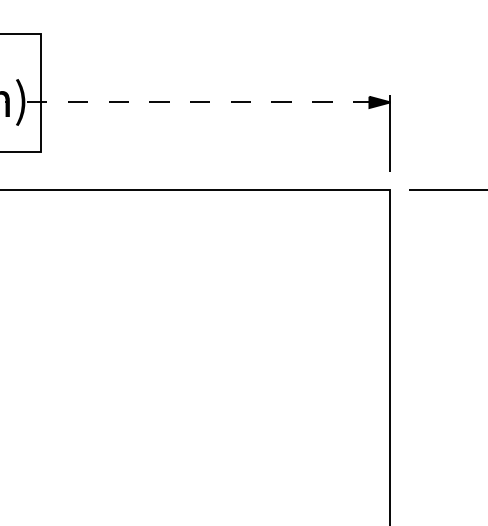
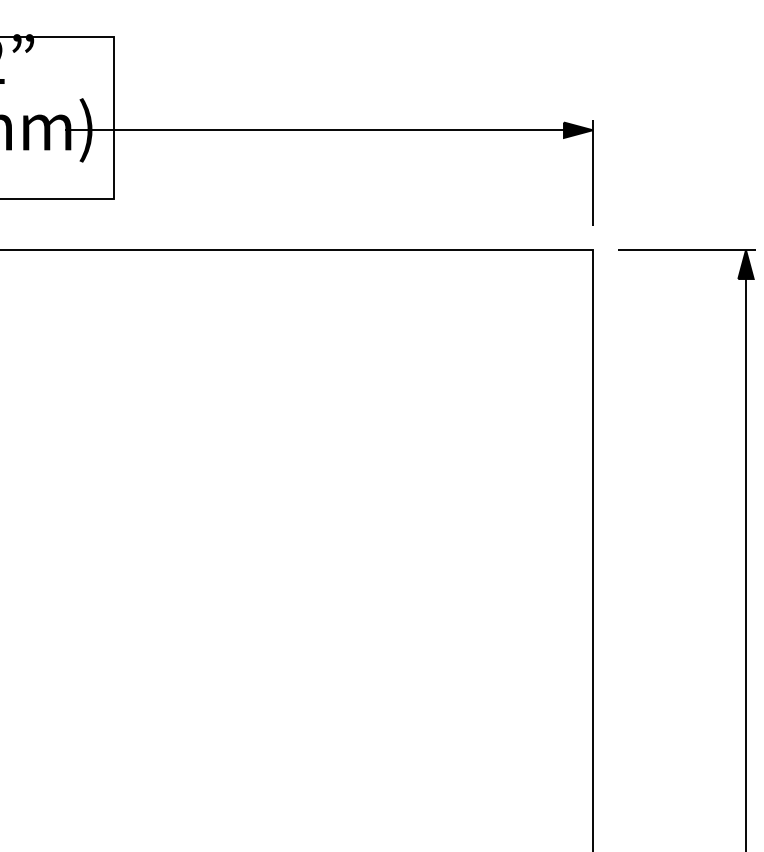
line: (189, 102) -> (317, 130), dashed -> solid

